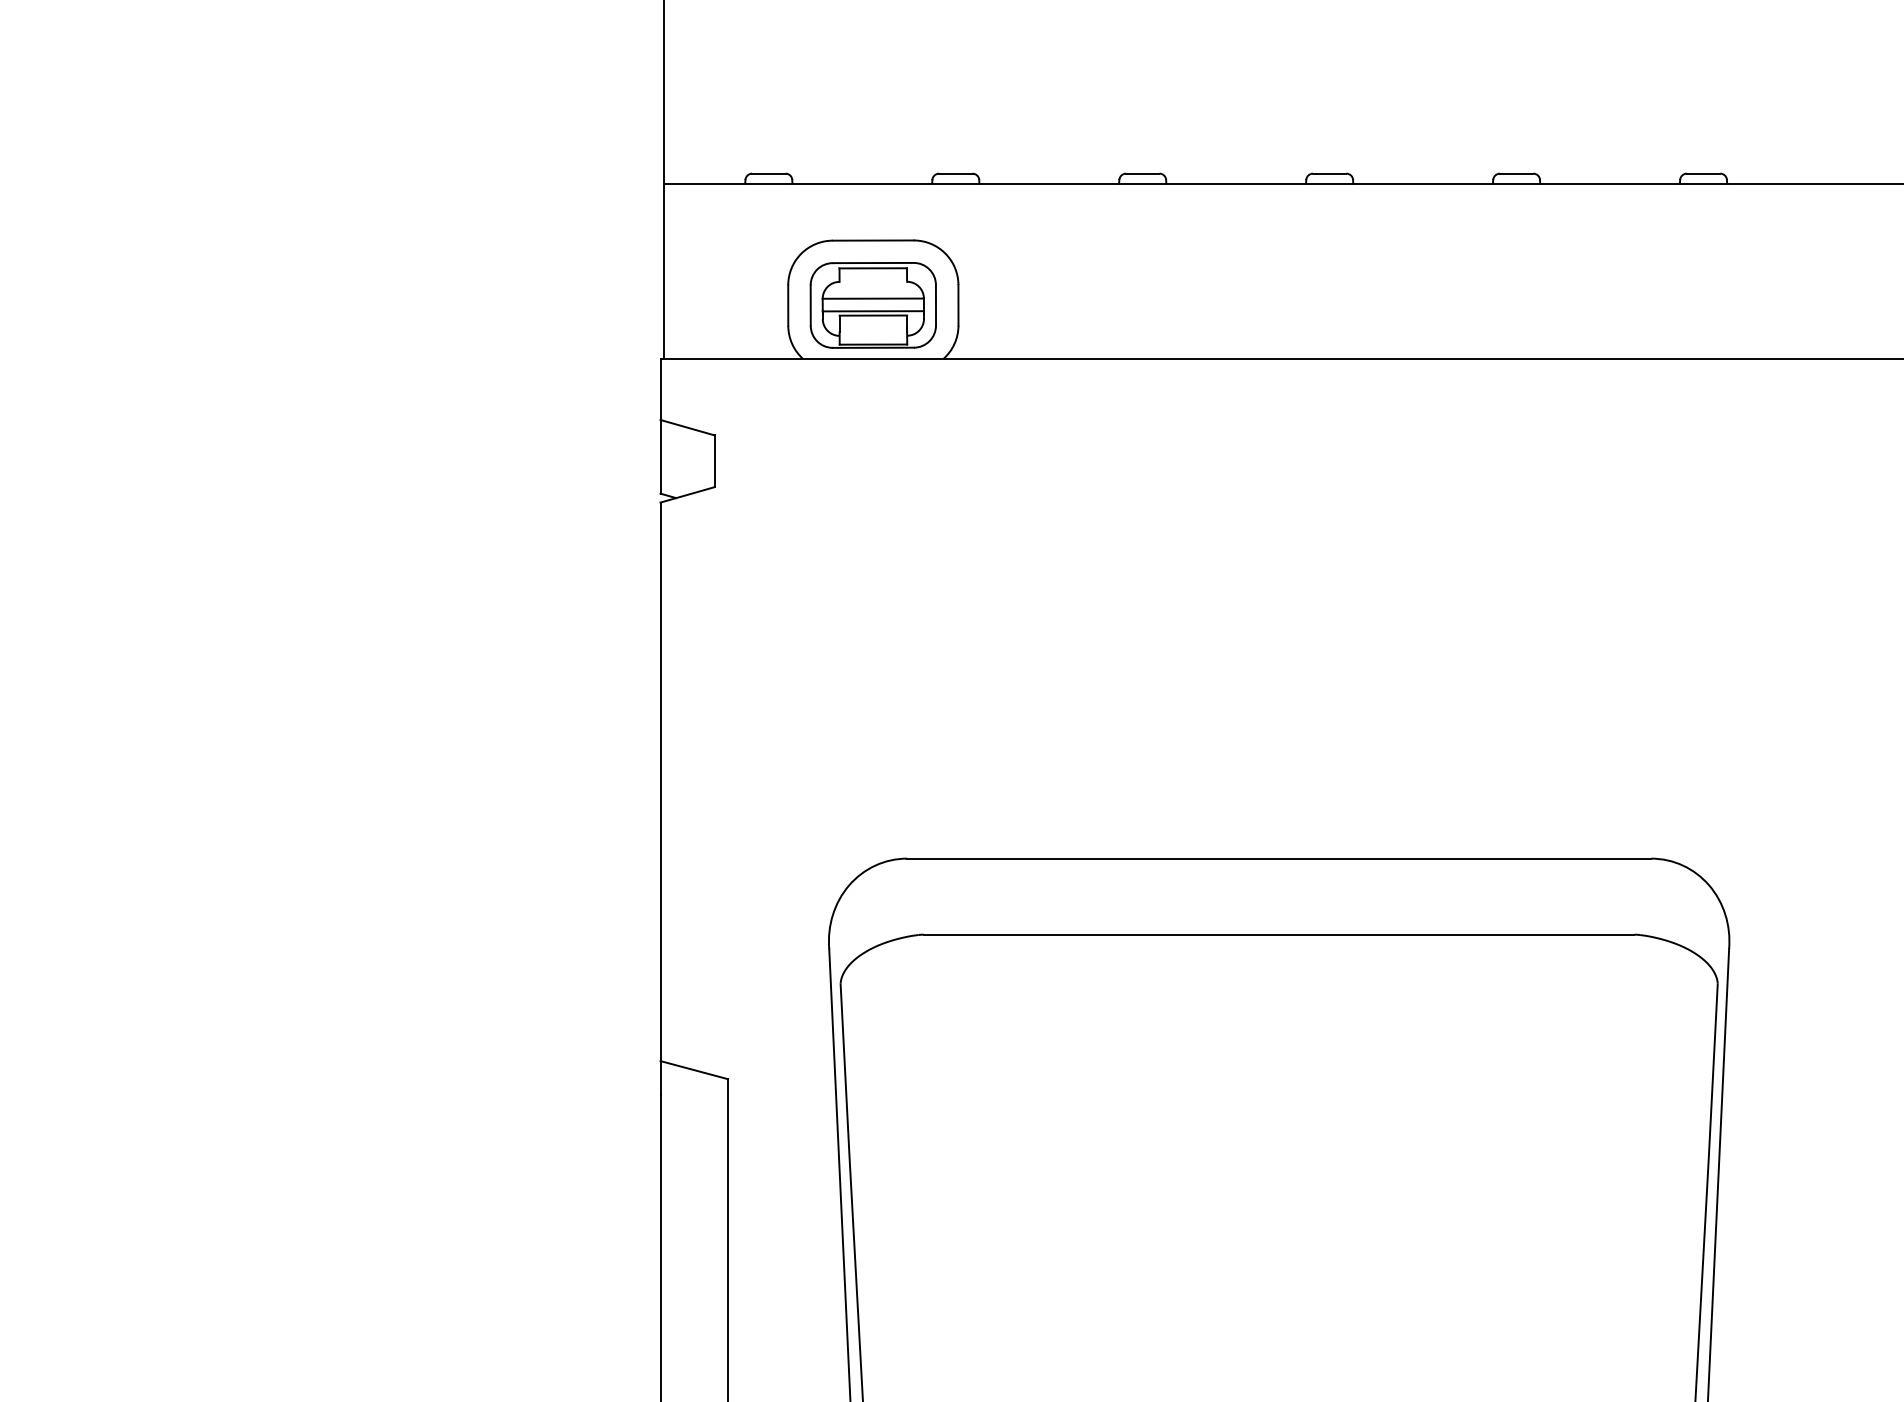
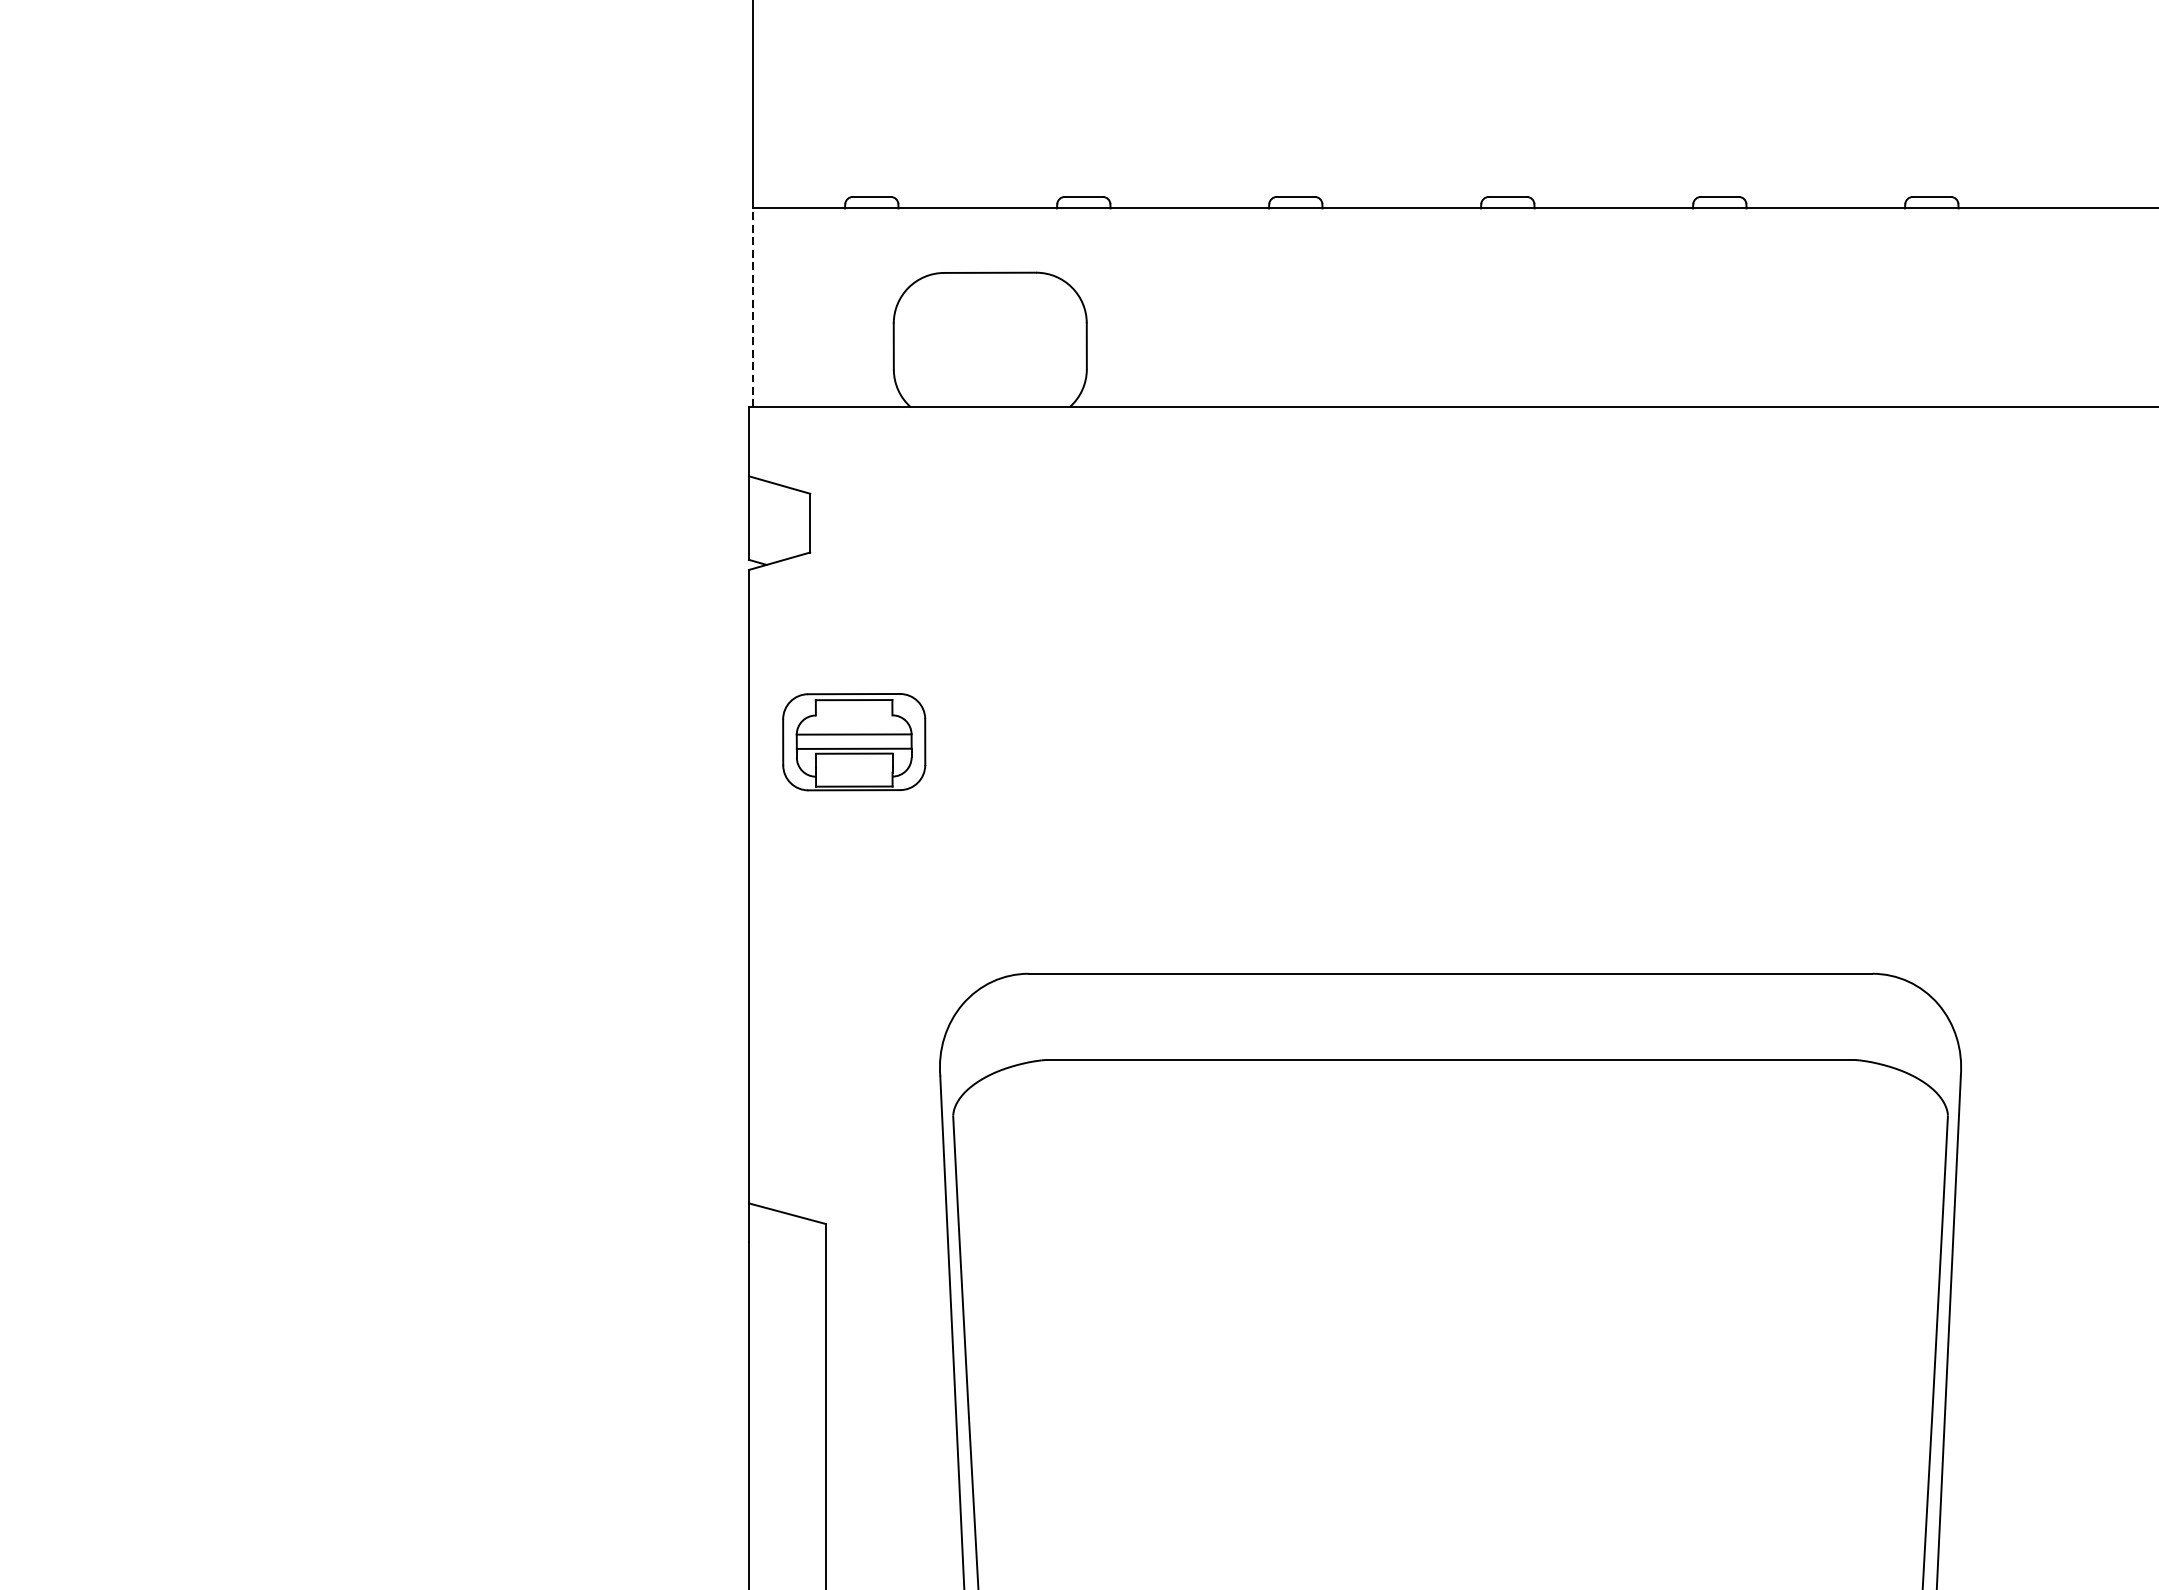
line: (663, 271) -> (752, 307), solid -> dashed
part: (872, 305) -> (853, 742), moved

